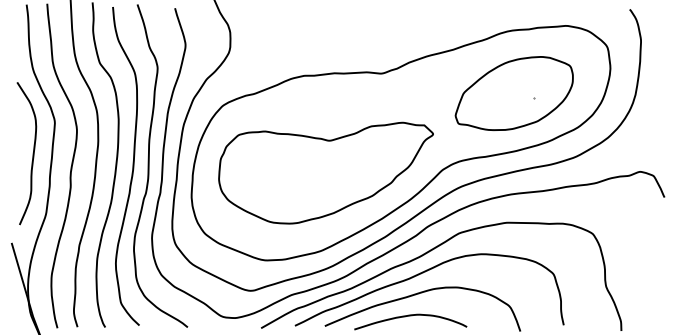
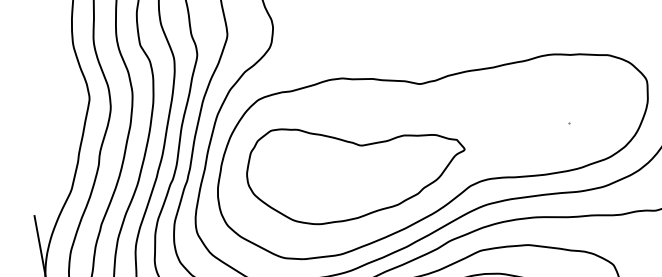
part: (513, 93) -> (548, 117), removed
curve: (32, 153) -> (64, 128), removed

